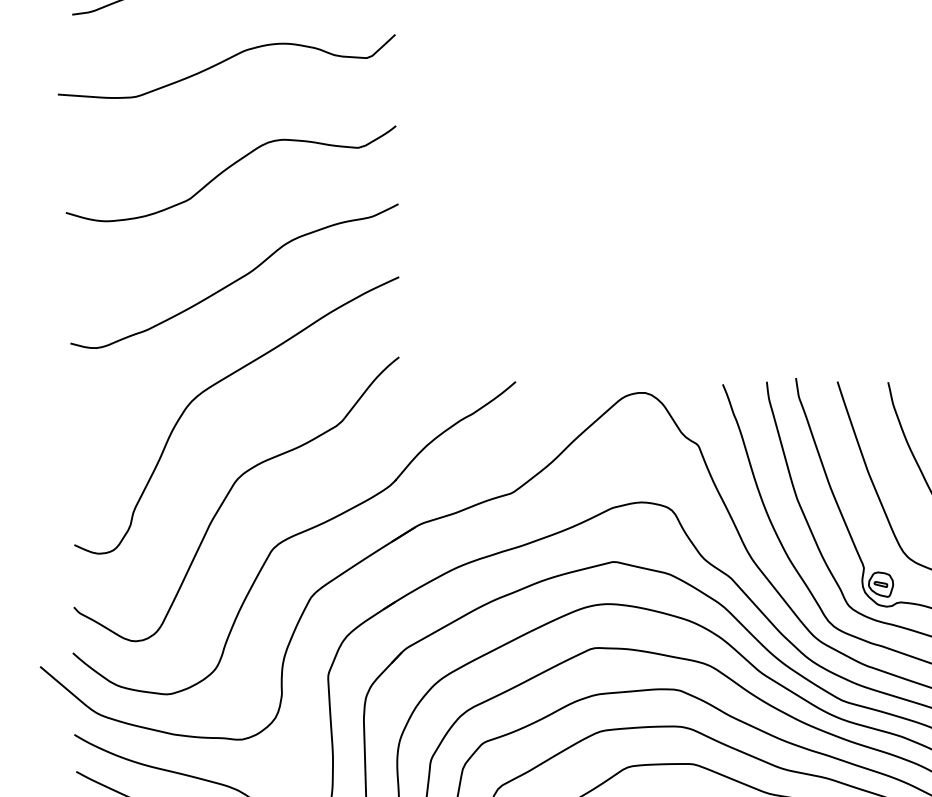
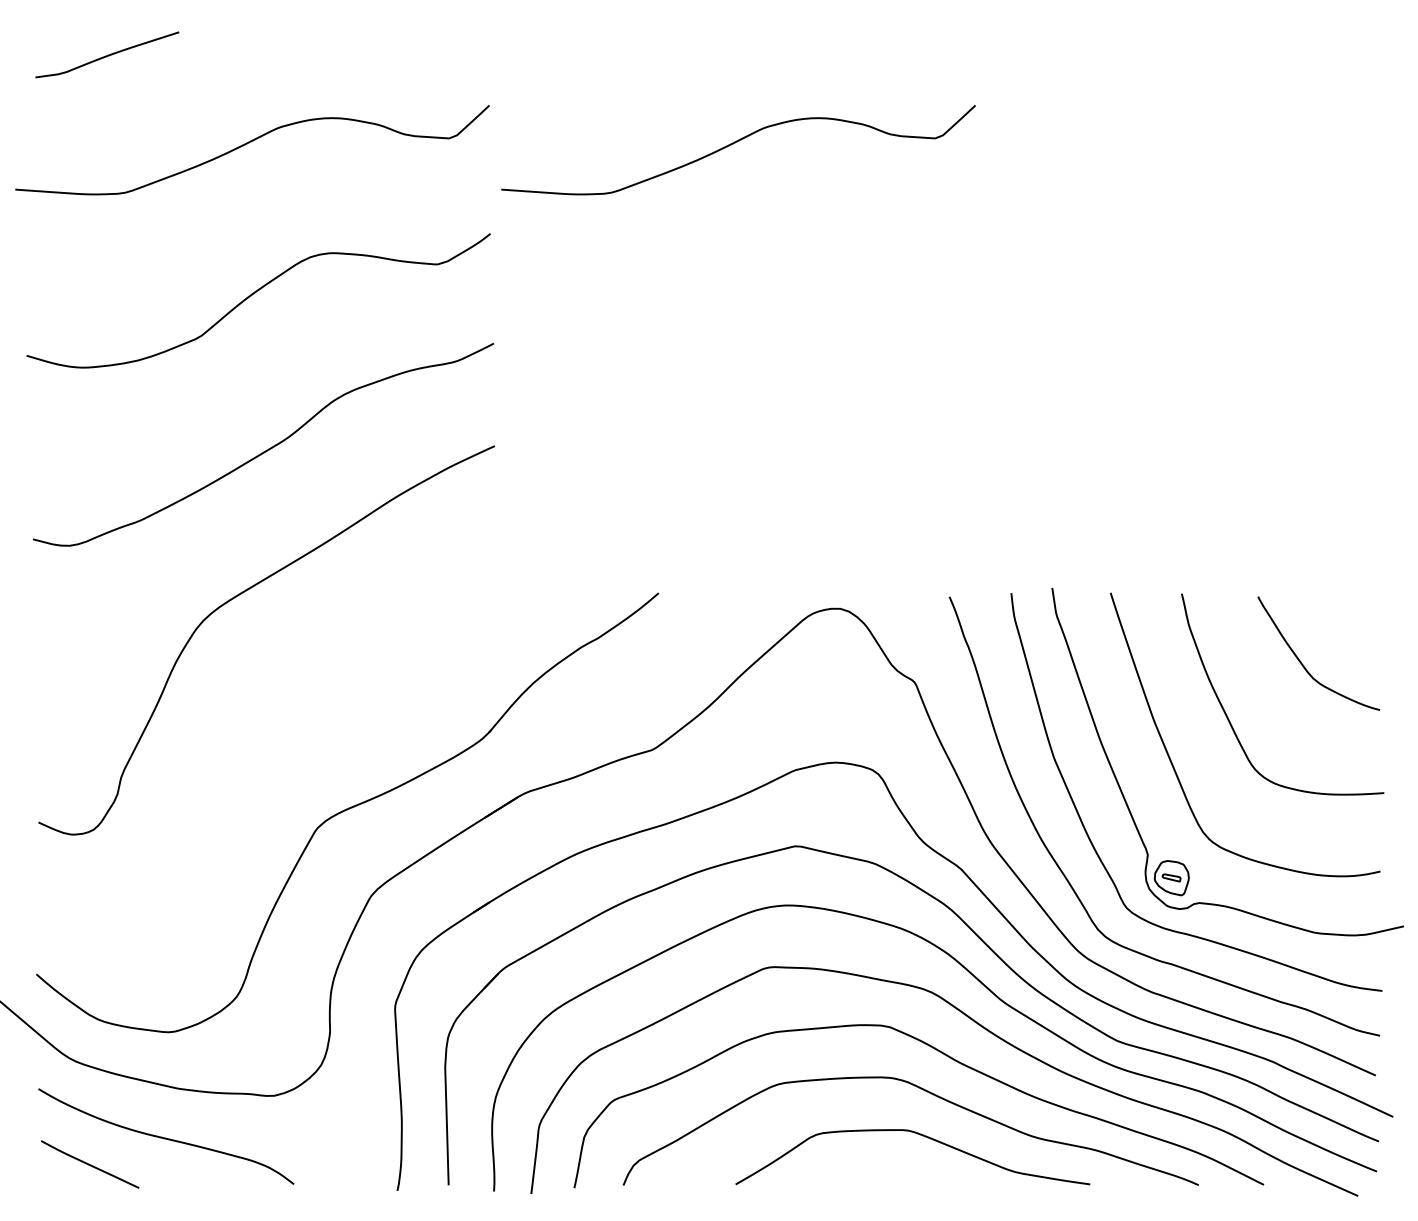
curve: (570, 61) -> (735, 143), added
curve: (228, 495) -> (254, 752), removed

